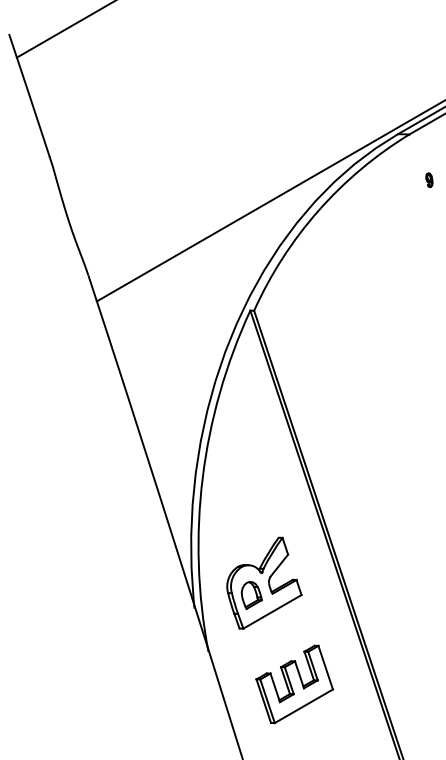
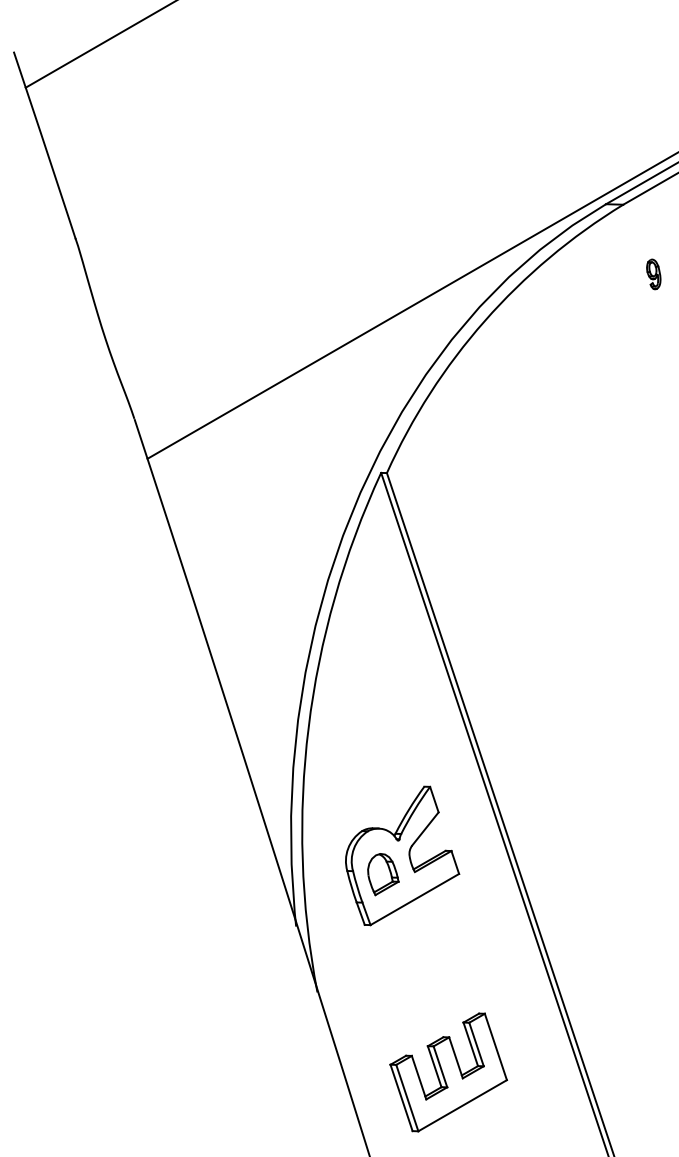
part: (429, 179) -> (653, 273), size x1.4
part: (264, 582) -> (402, 854), moved
part: (294, 684) -> (448, 1072), moved

